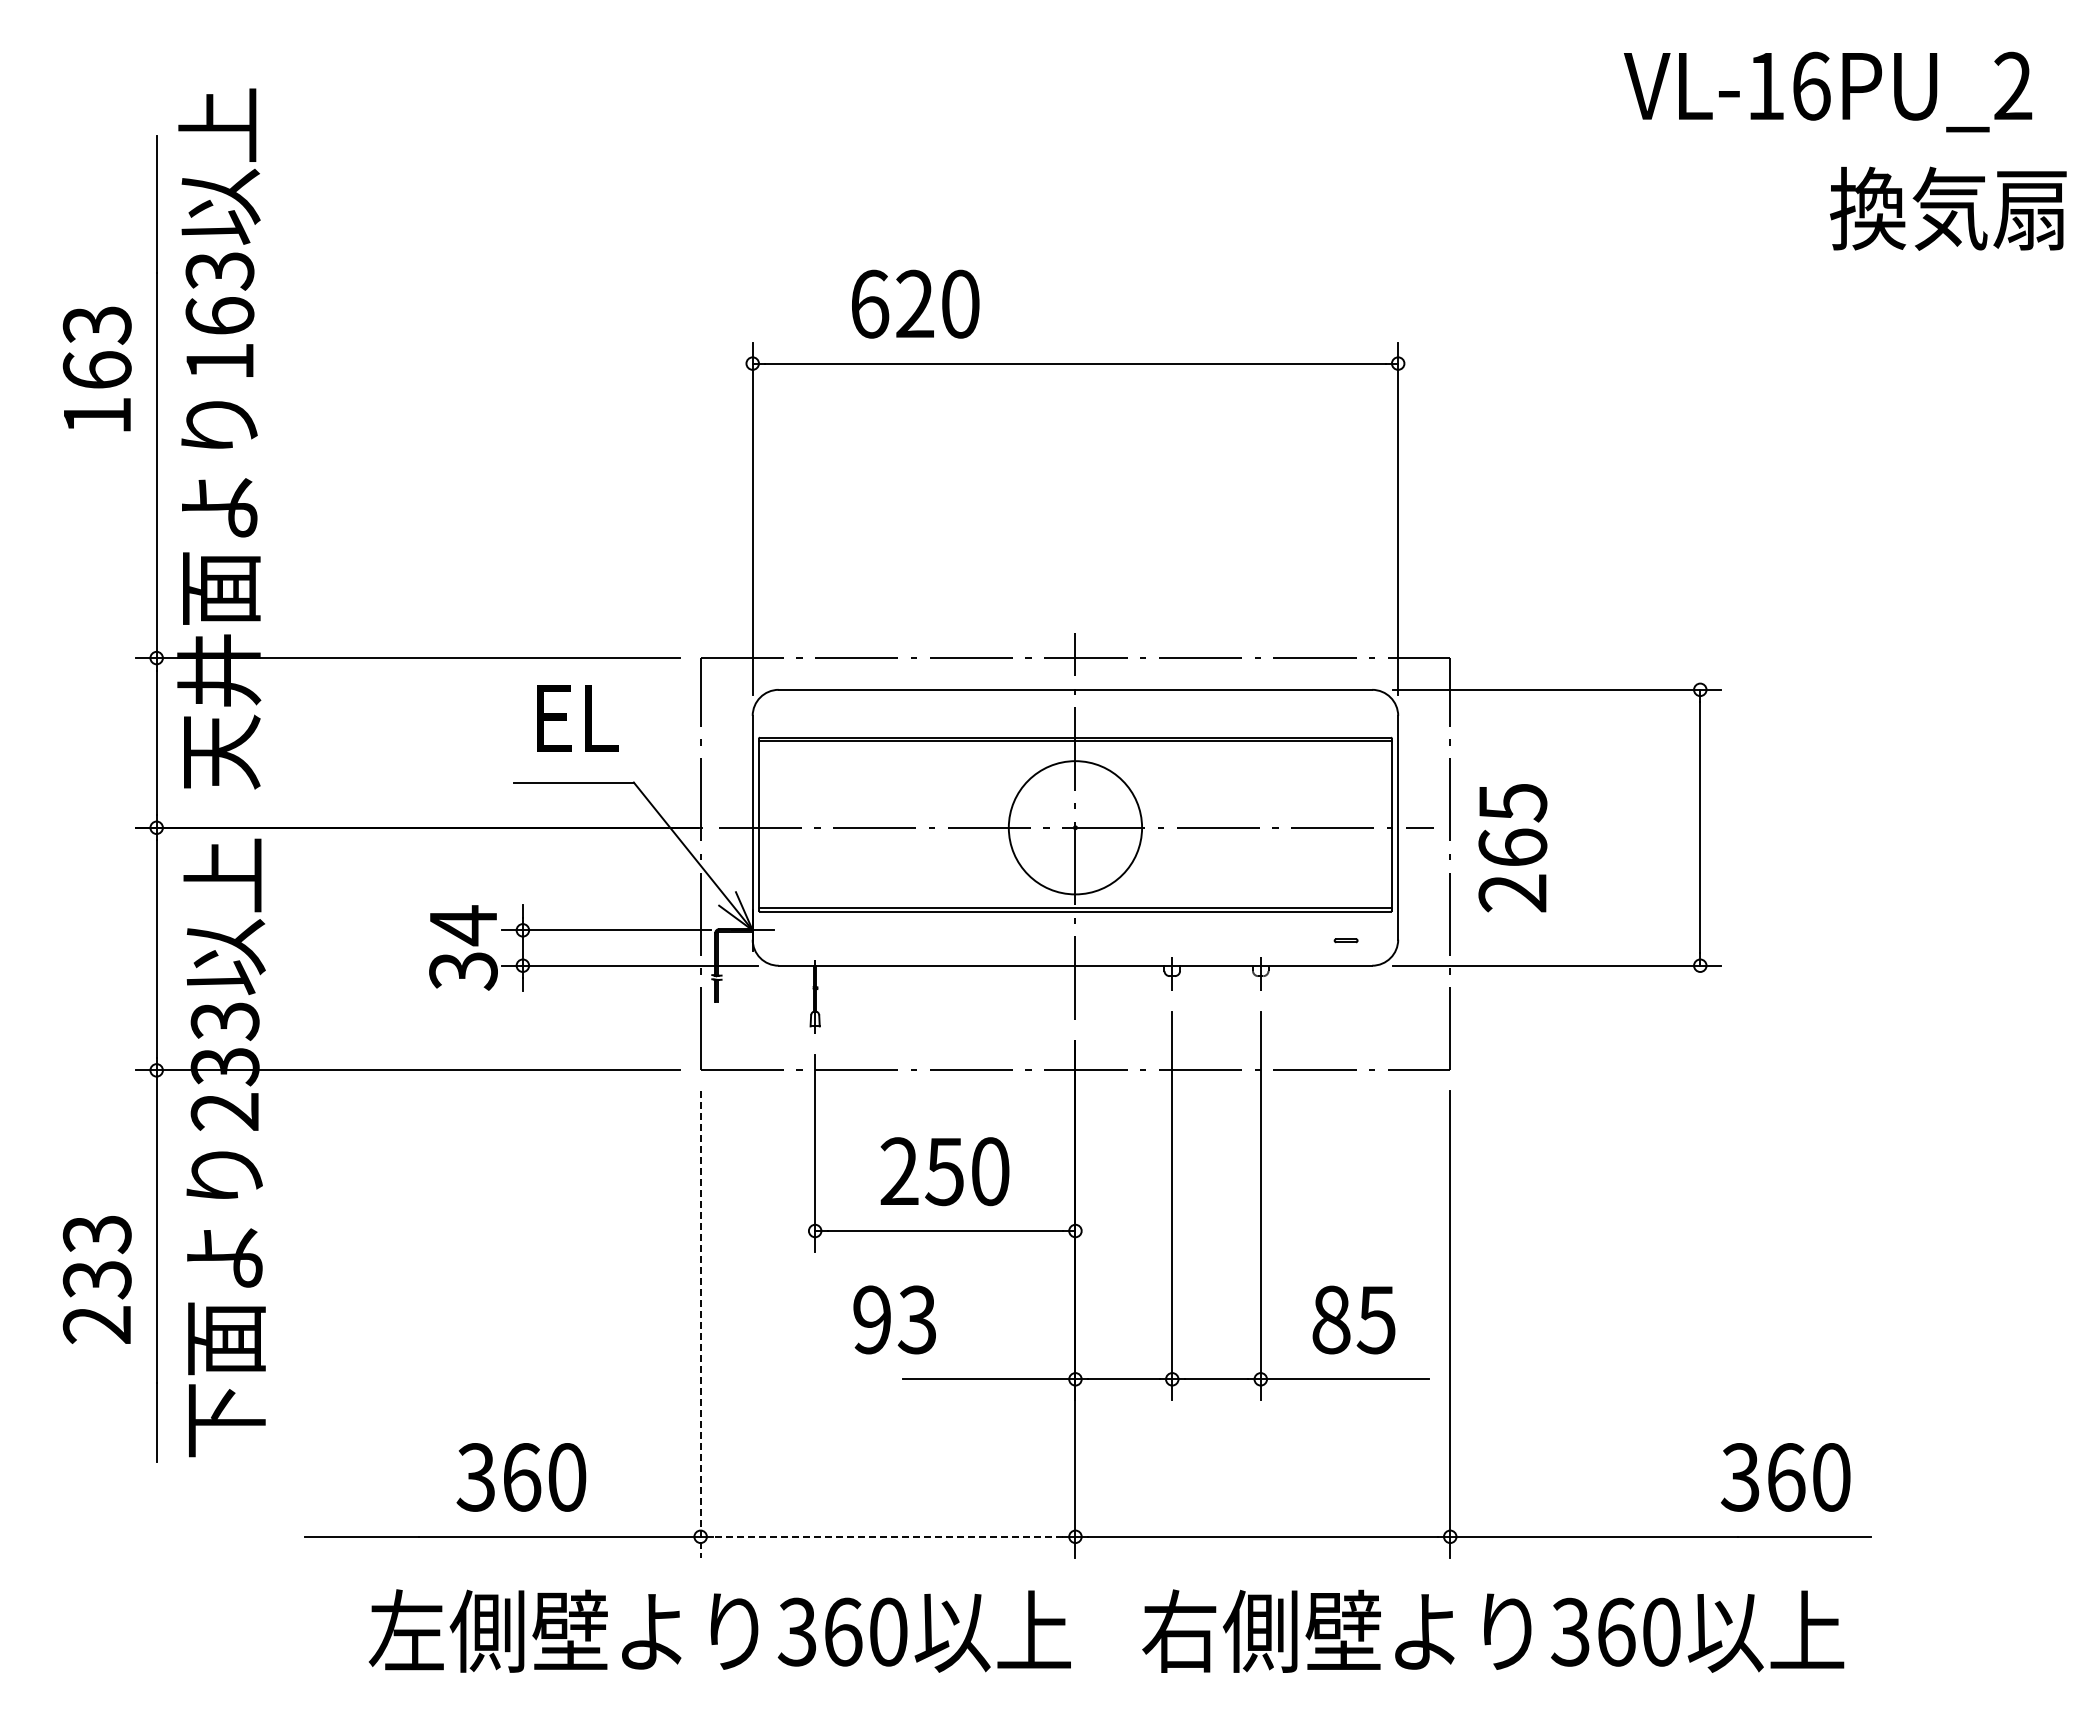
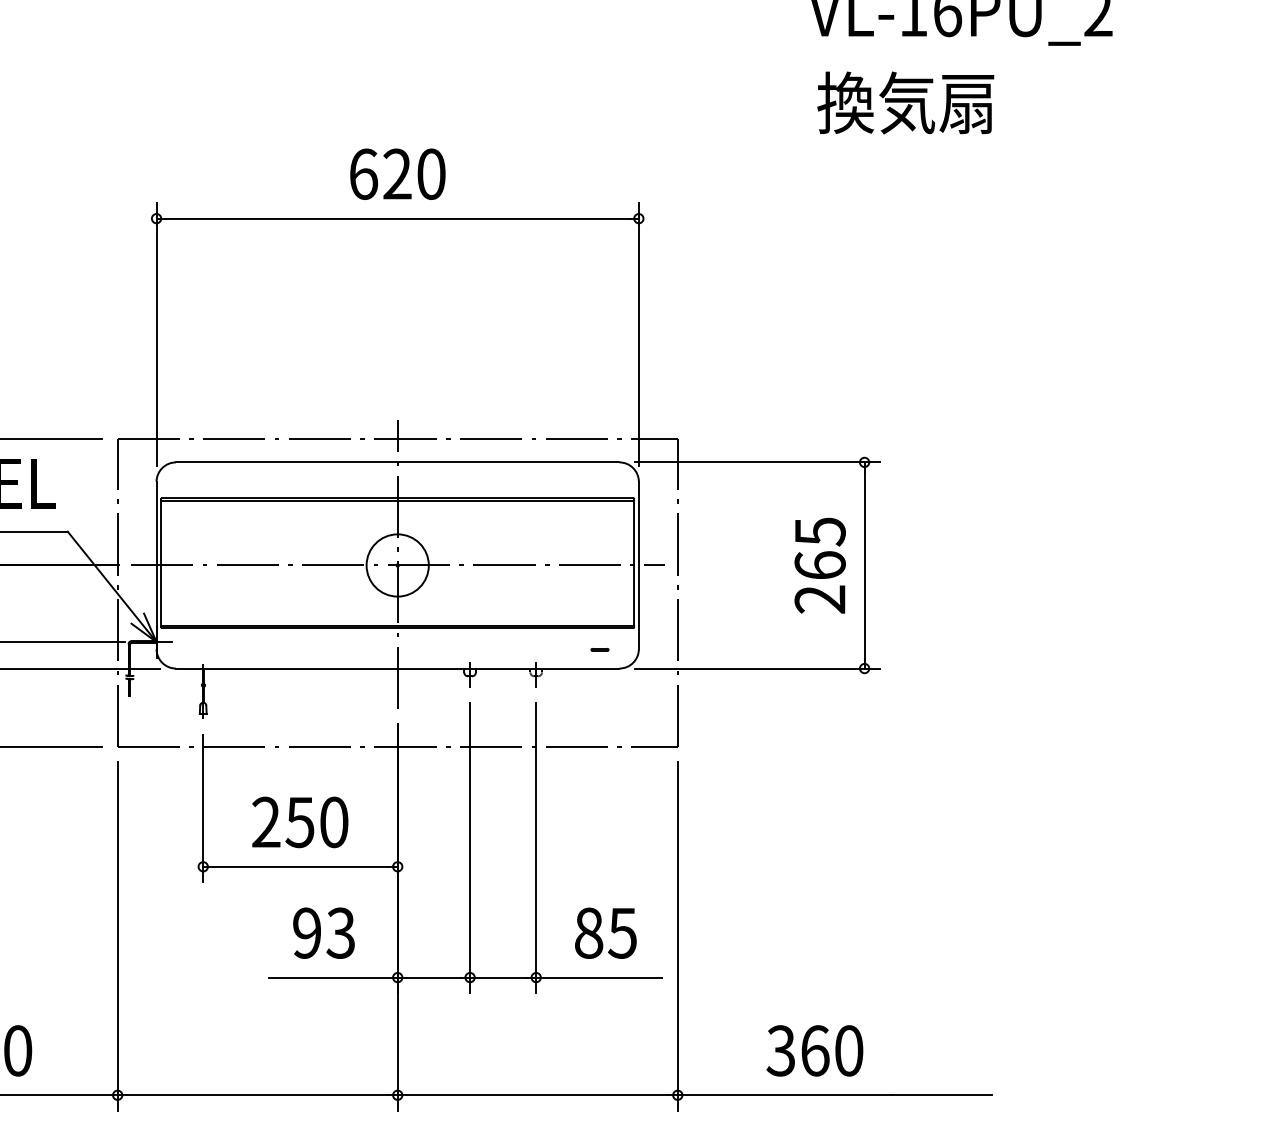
text: (1948, 208) -> (905, 102), moved
text: (915, 303) -> (397, 173), moved
circle: (1075, 827) -> (397, 565), size x0.62
text: (1512, 848) -> (819, 566), moved
text: (894, 1319) -> (323, 932), moved
line: (700, 1324) -> (117, 936), dashed -> solid
text: (1785, 1477) -> (814, 1050), moved
line: (888, 1536) -> (258, 1095), dashed -> solid

